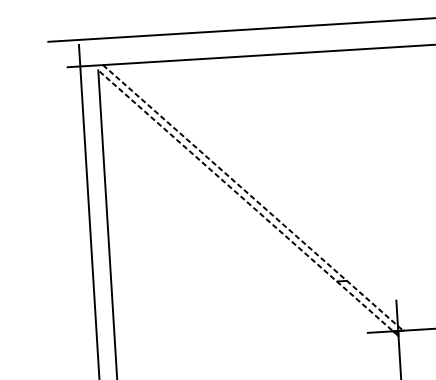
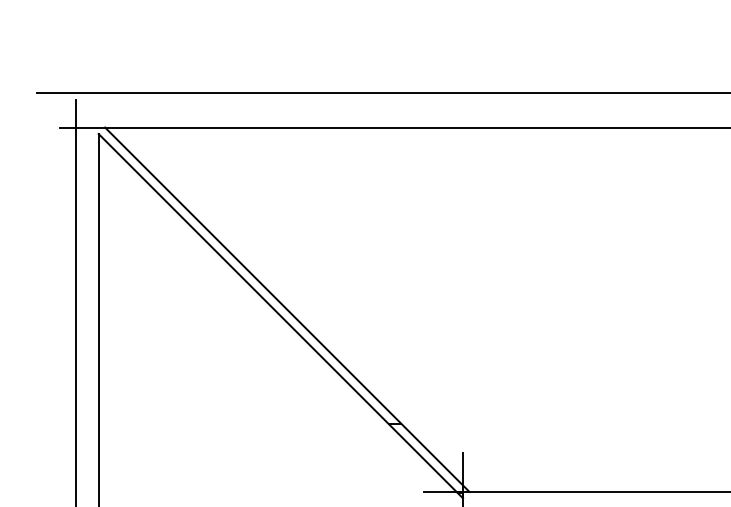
line: (253, 197) -> (287, 309), dashed -> solid
line: (248, 203) -> (280, 316), dashed -> solid

